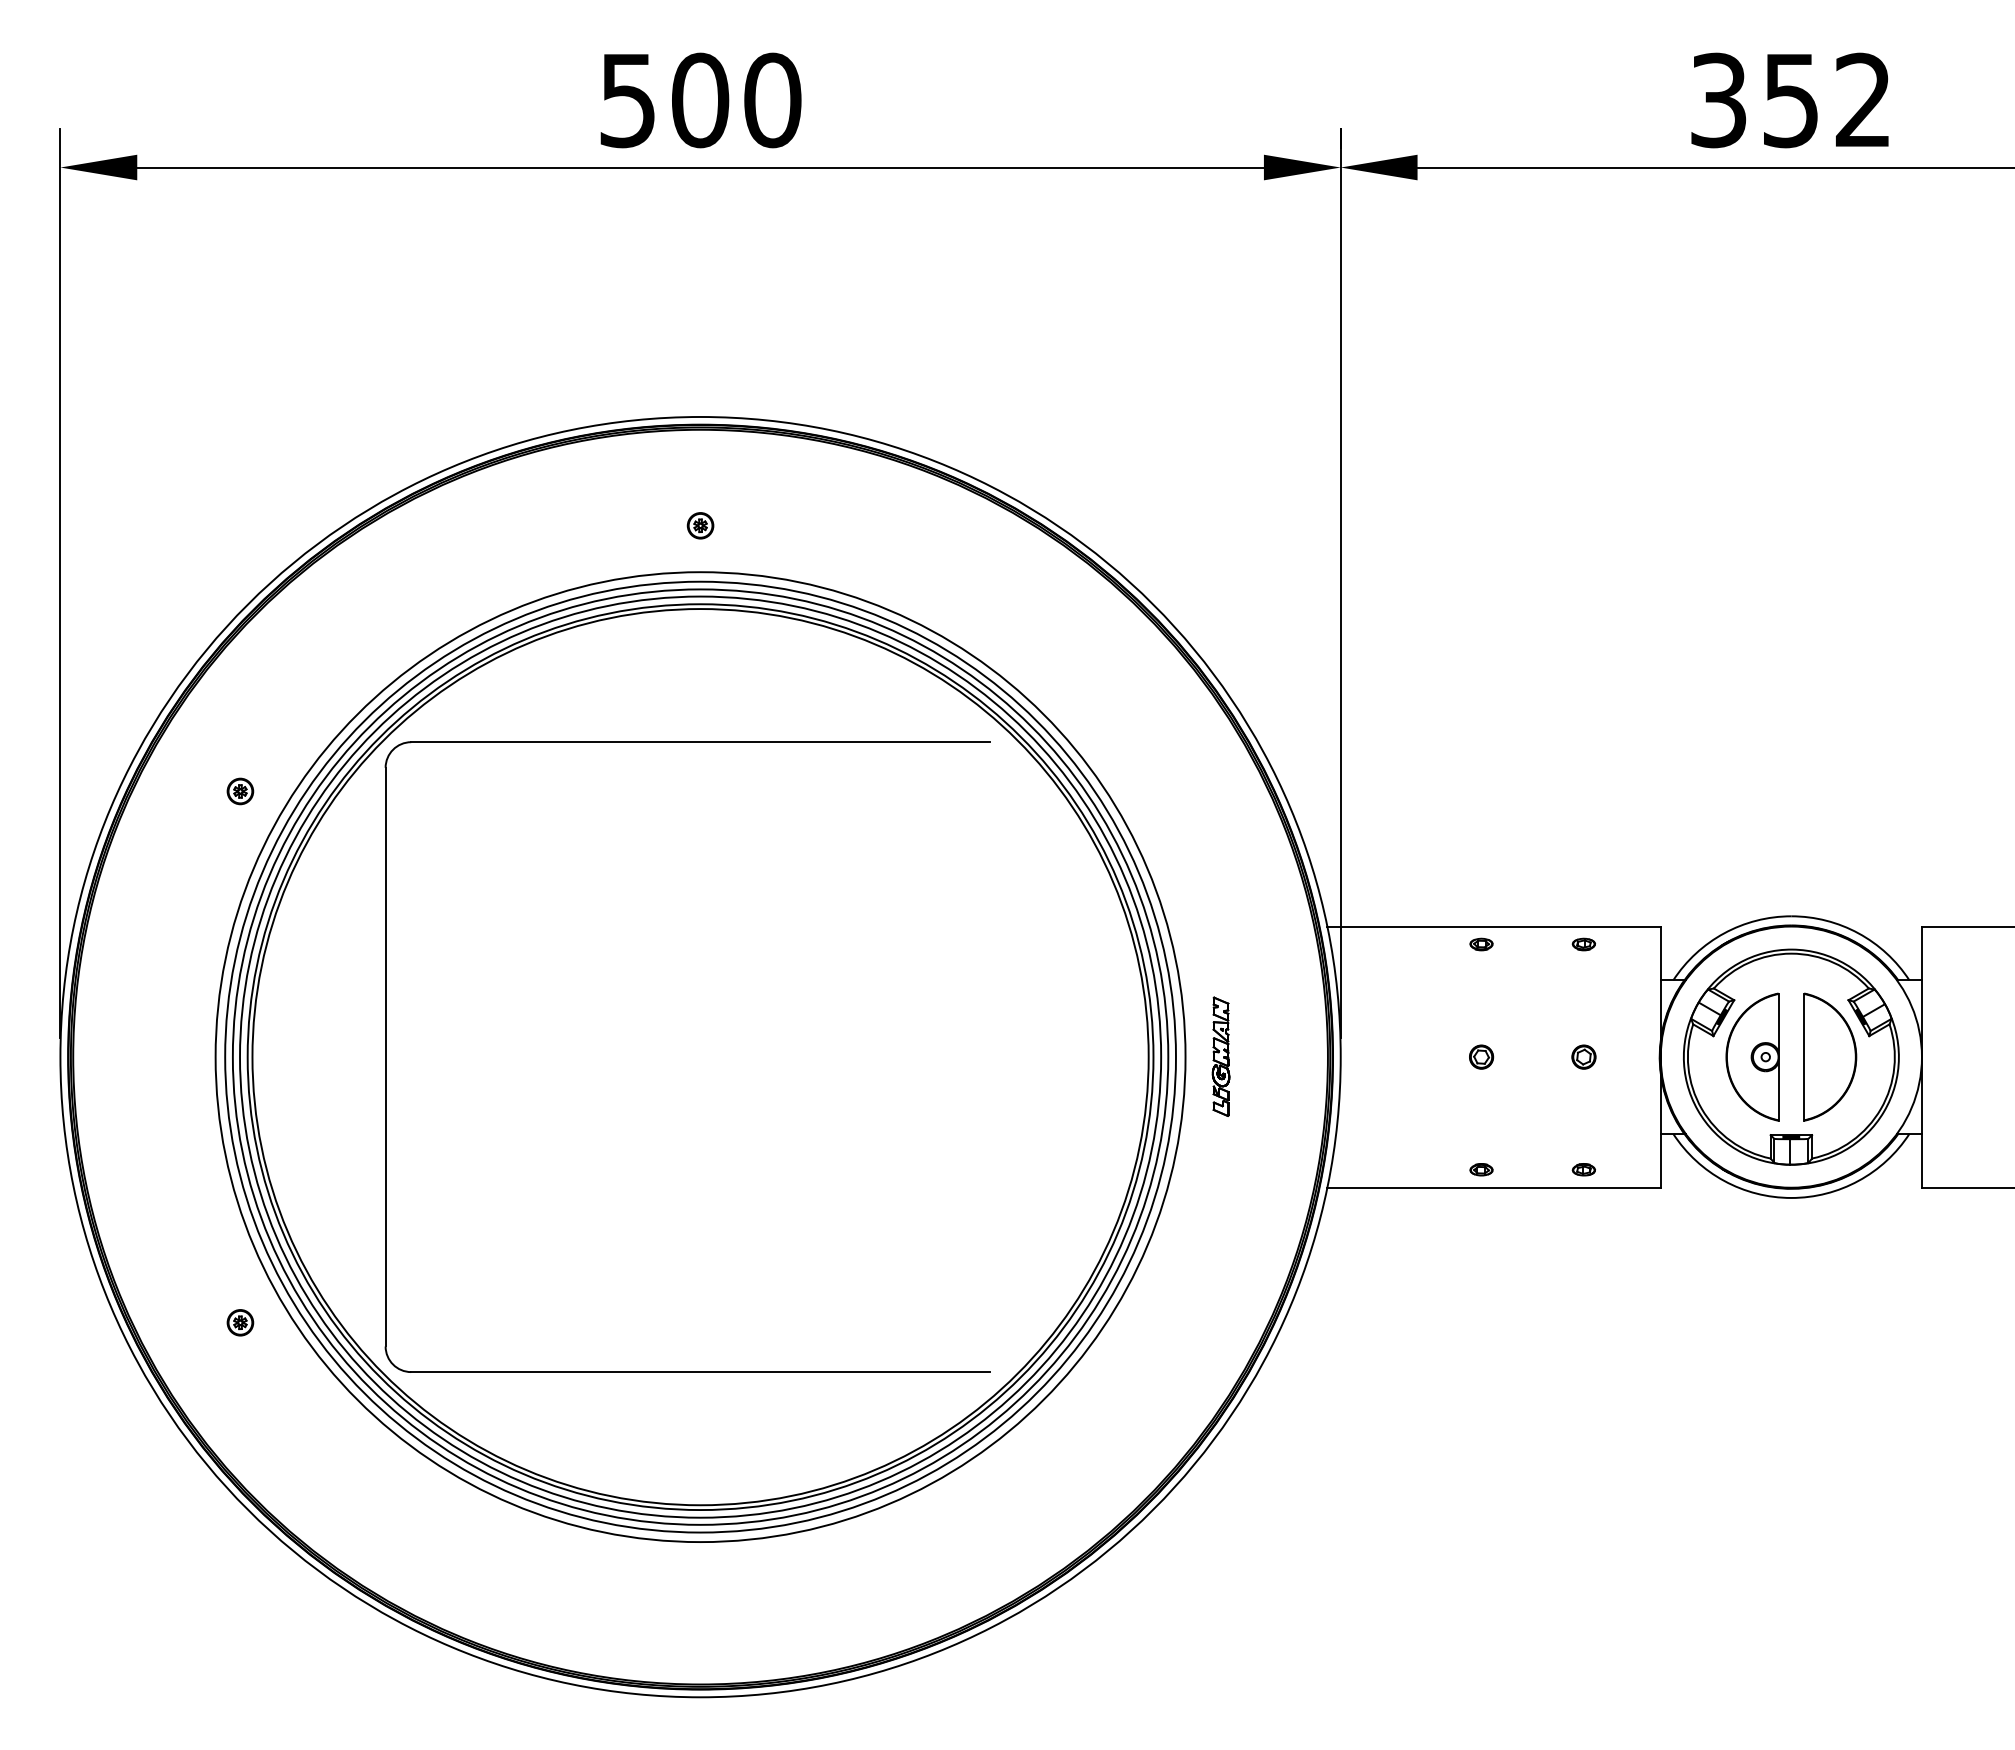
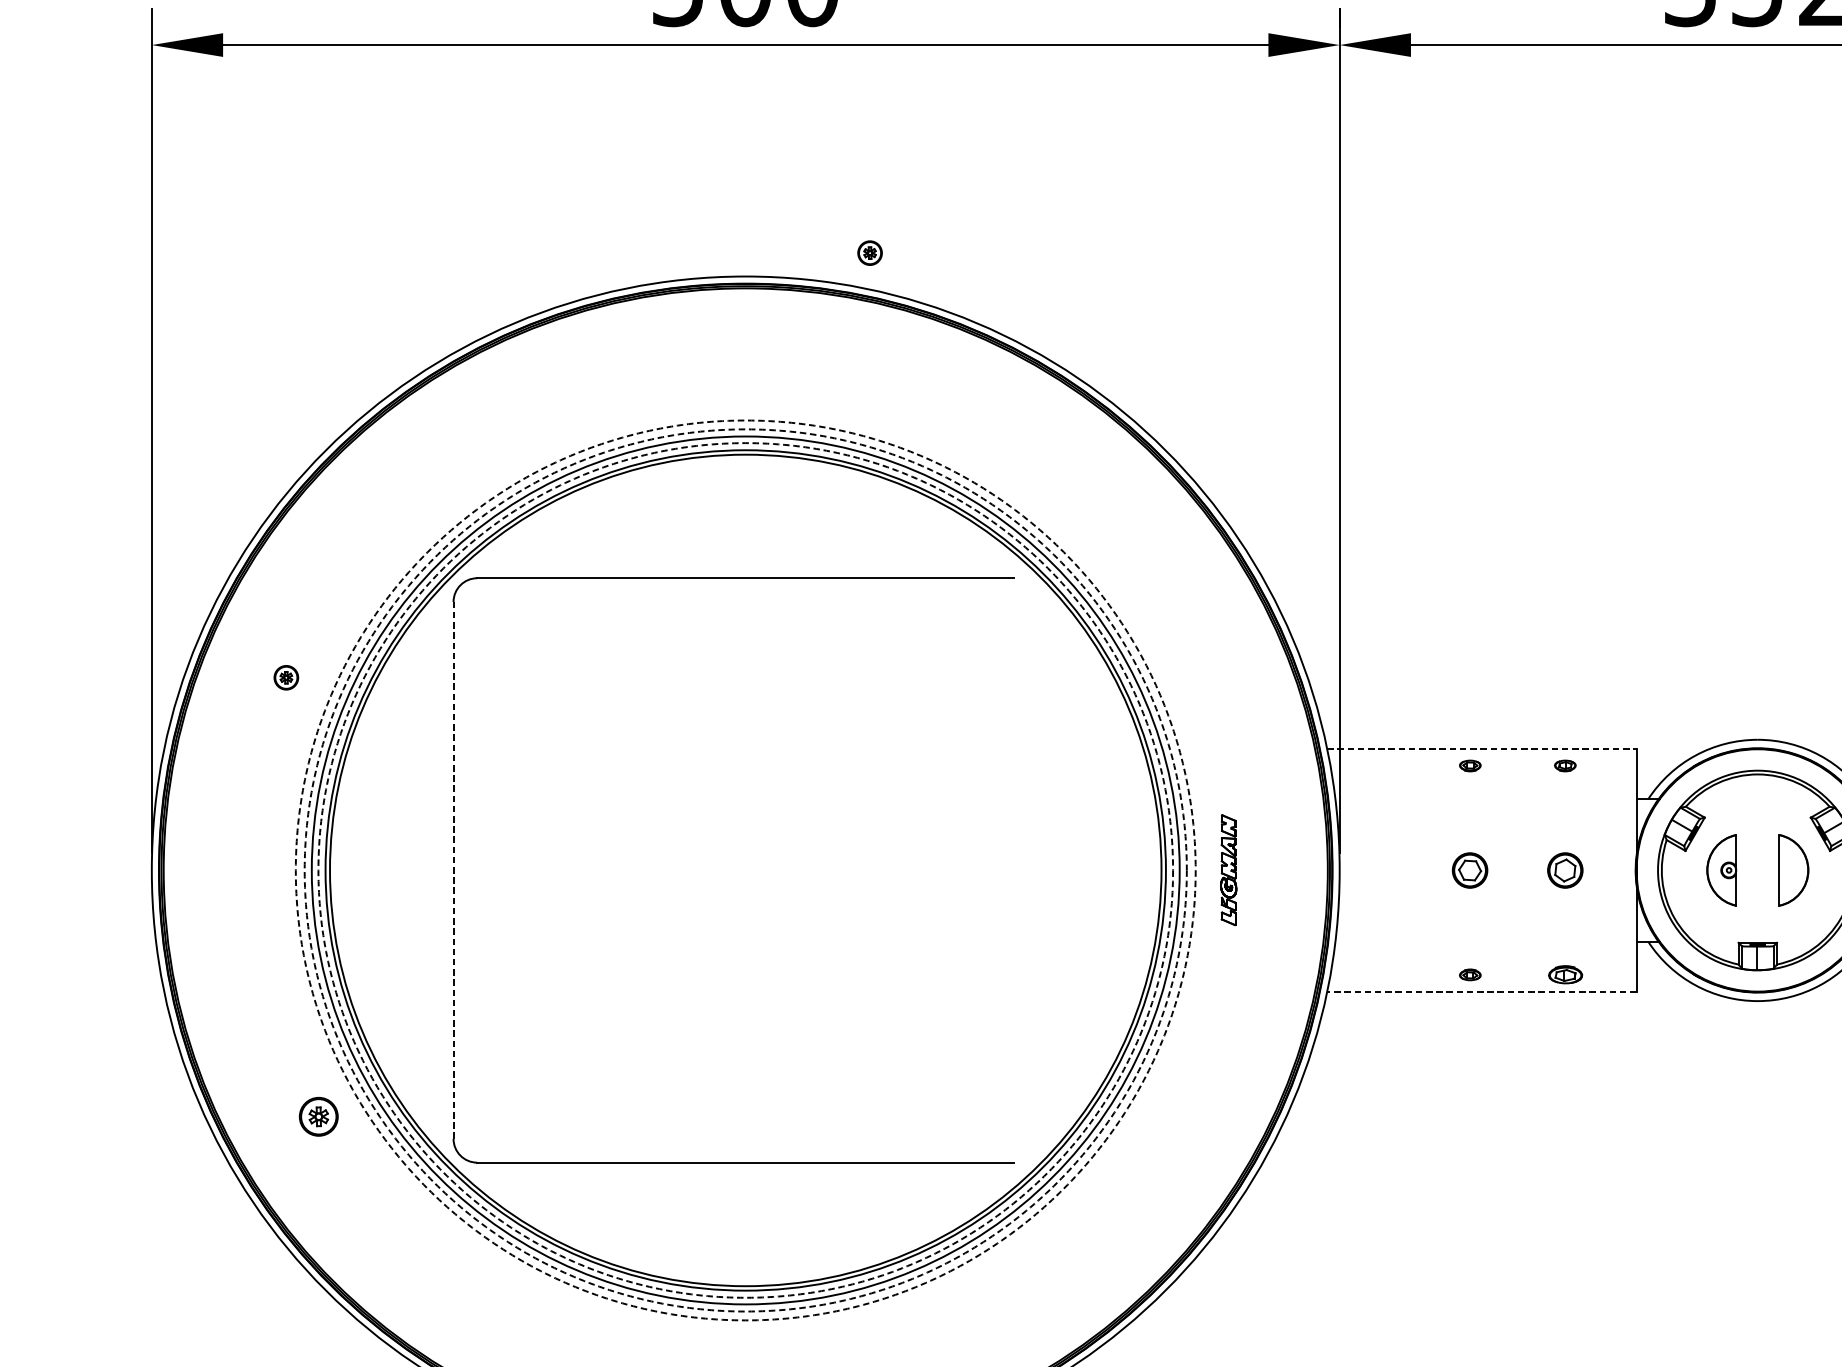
part: (700, 525) -> (870, 252), moved
part: (240, 791) -> (286, 677), moved
line: (1494, 926) -> (1482, 749), solid -> dashed
line: (385, 1056) -> (453, 869), solid -> dashed
circle: (700, 1056) -> (745, 869), solid -> dashed
circle: (700, 1056) -> (745, 869), solid -> dashed
part: (1481, 1056) -> (1470, 869), size x1.6
part: (1583, 1056) -> (1564, 869), size x1.6
part: (1752, 1056) -> (1721, 869), size x0.6
part: (1830, 1056) -> (1794, 869), size x0.6
circle: (700, 1057) -> (745, 870), solid -> dashed
part: (1583, 1169) -> (1564, 974), size x1.6
line: (1494, 1187) -> (1482, 991), solid -> dashed
part: (240, 1322) -> (318, 1116), size x1.6

